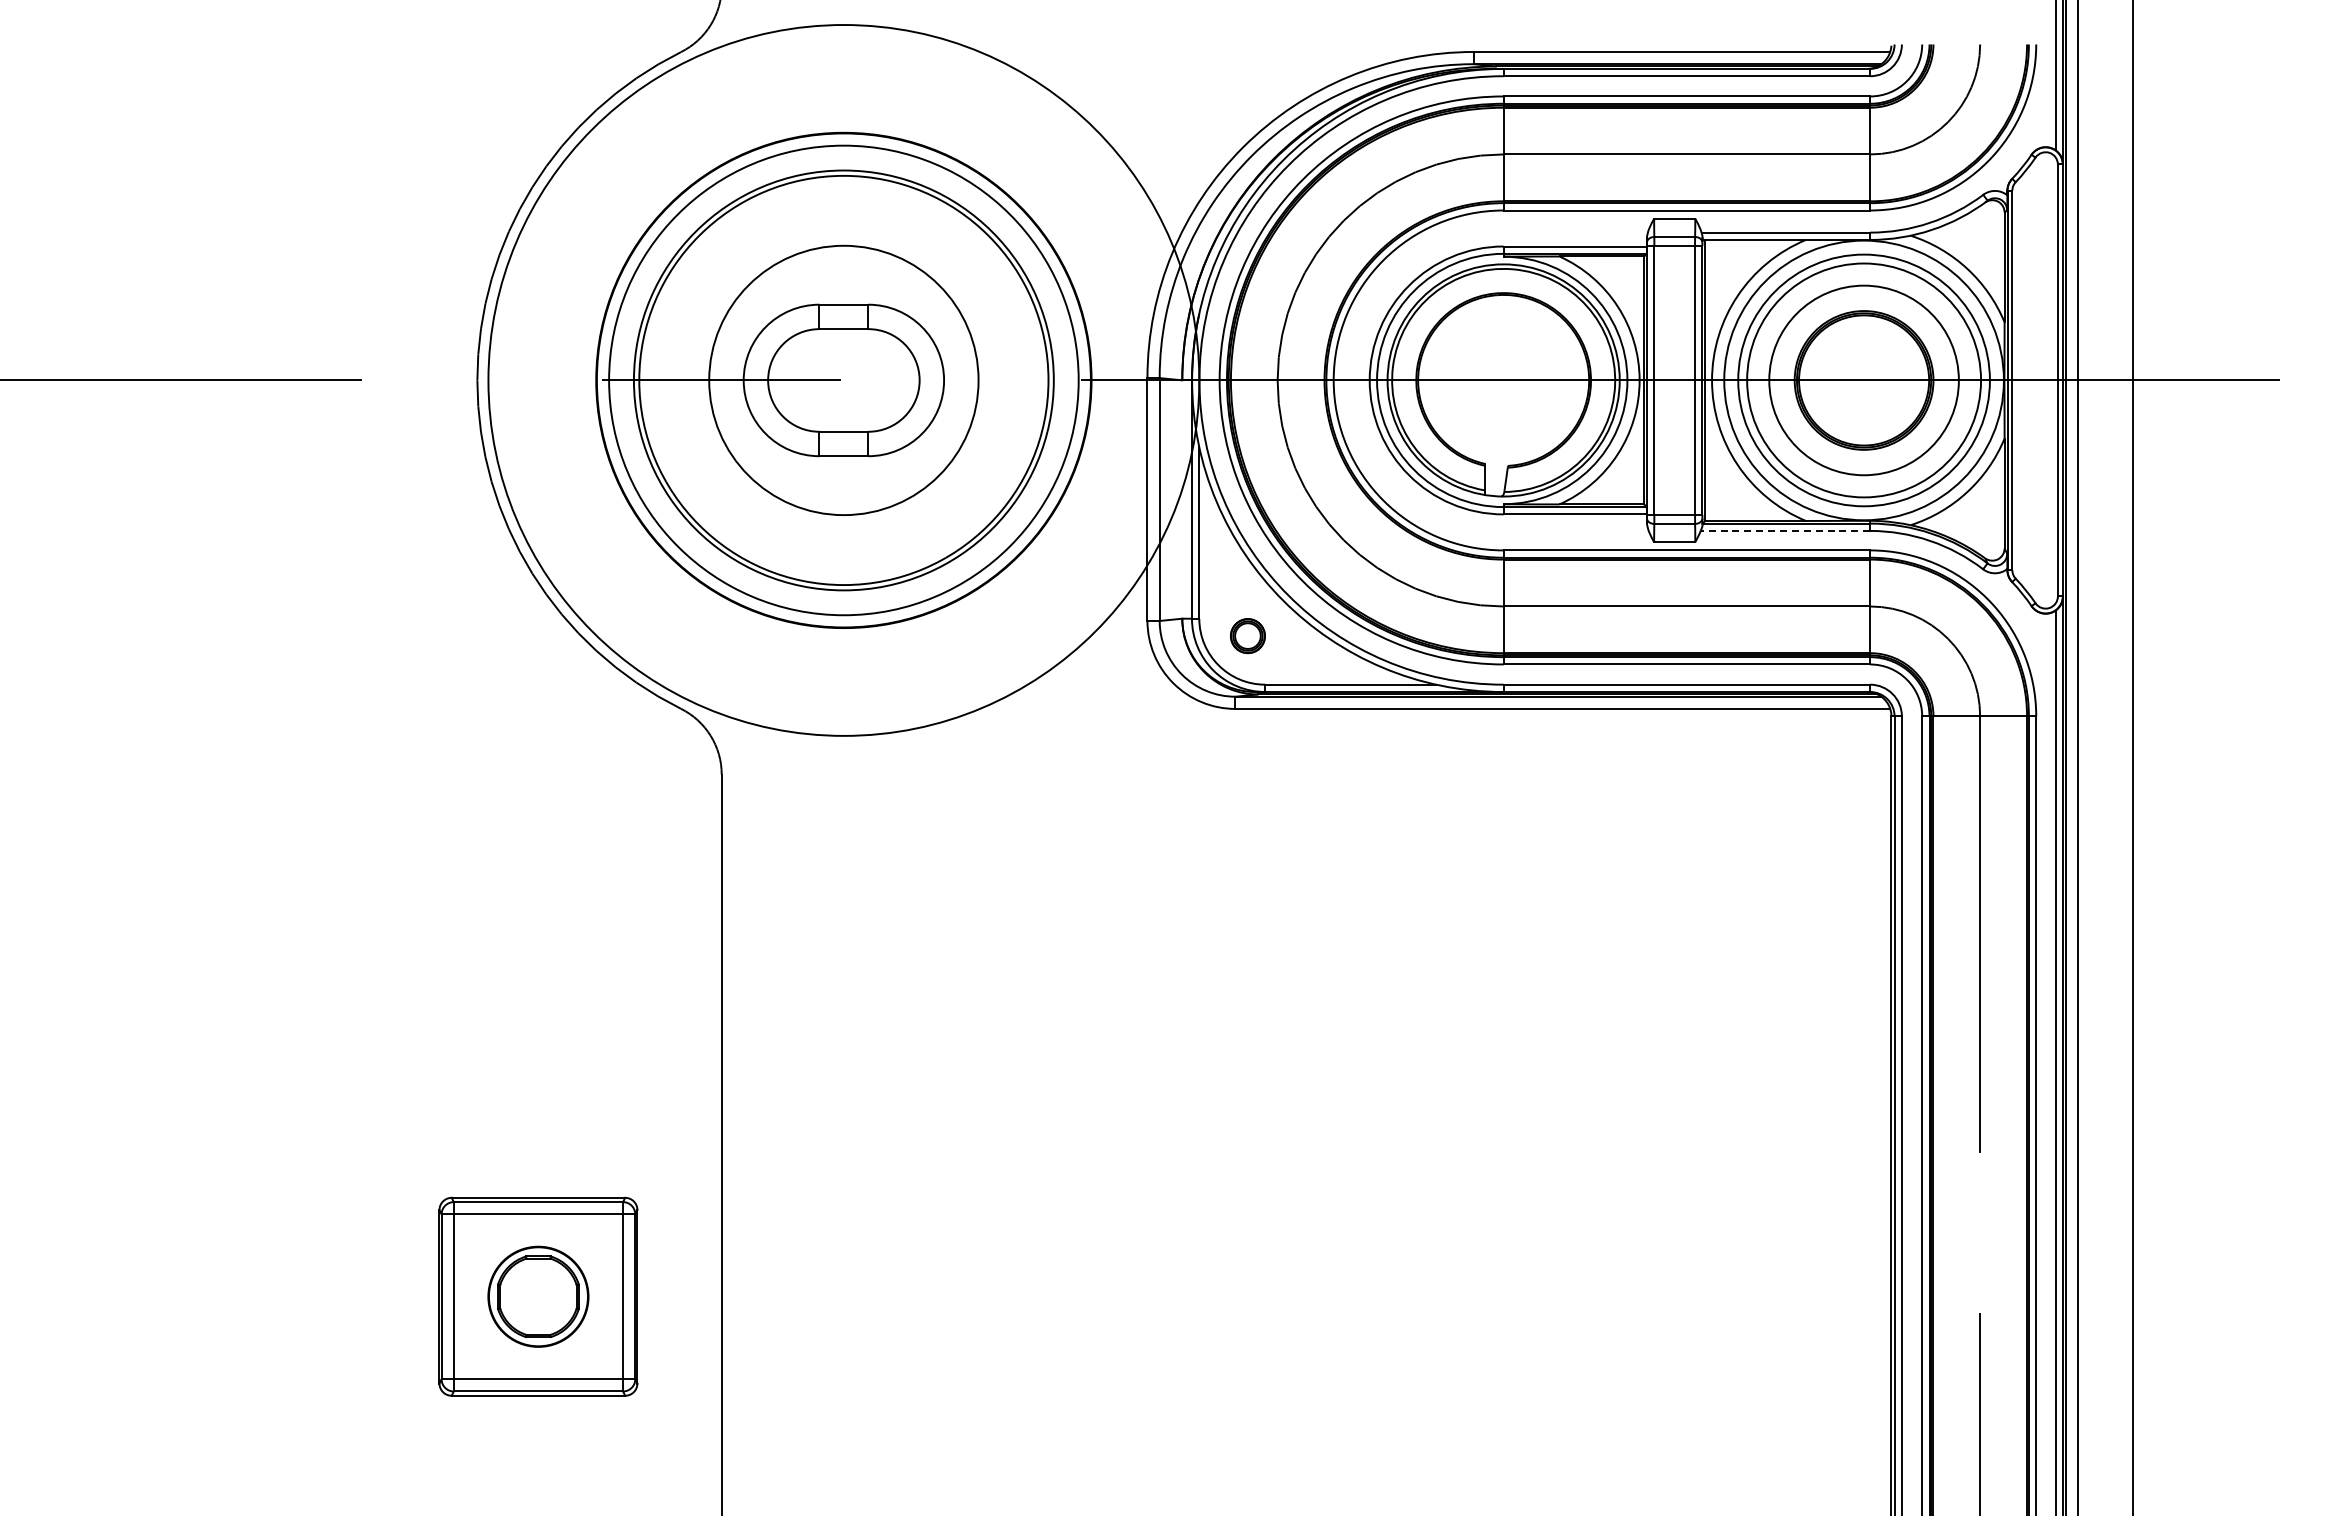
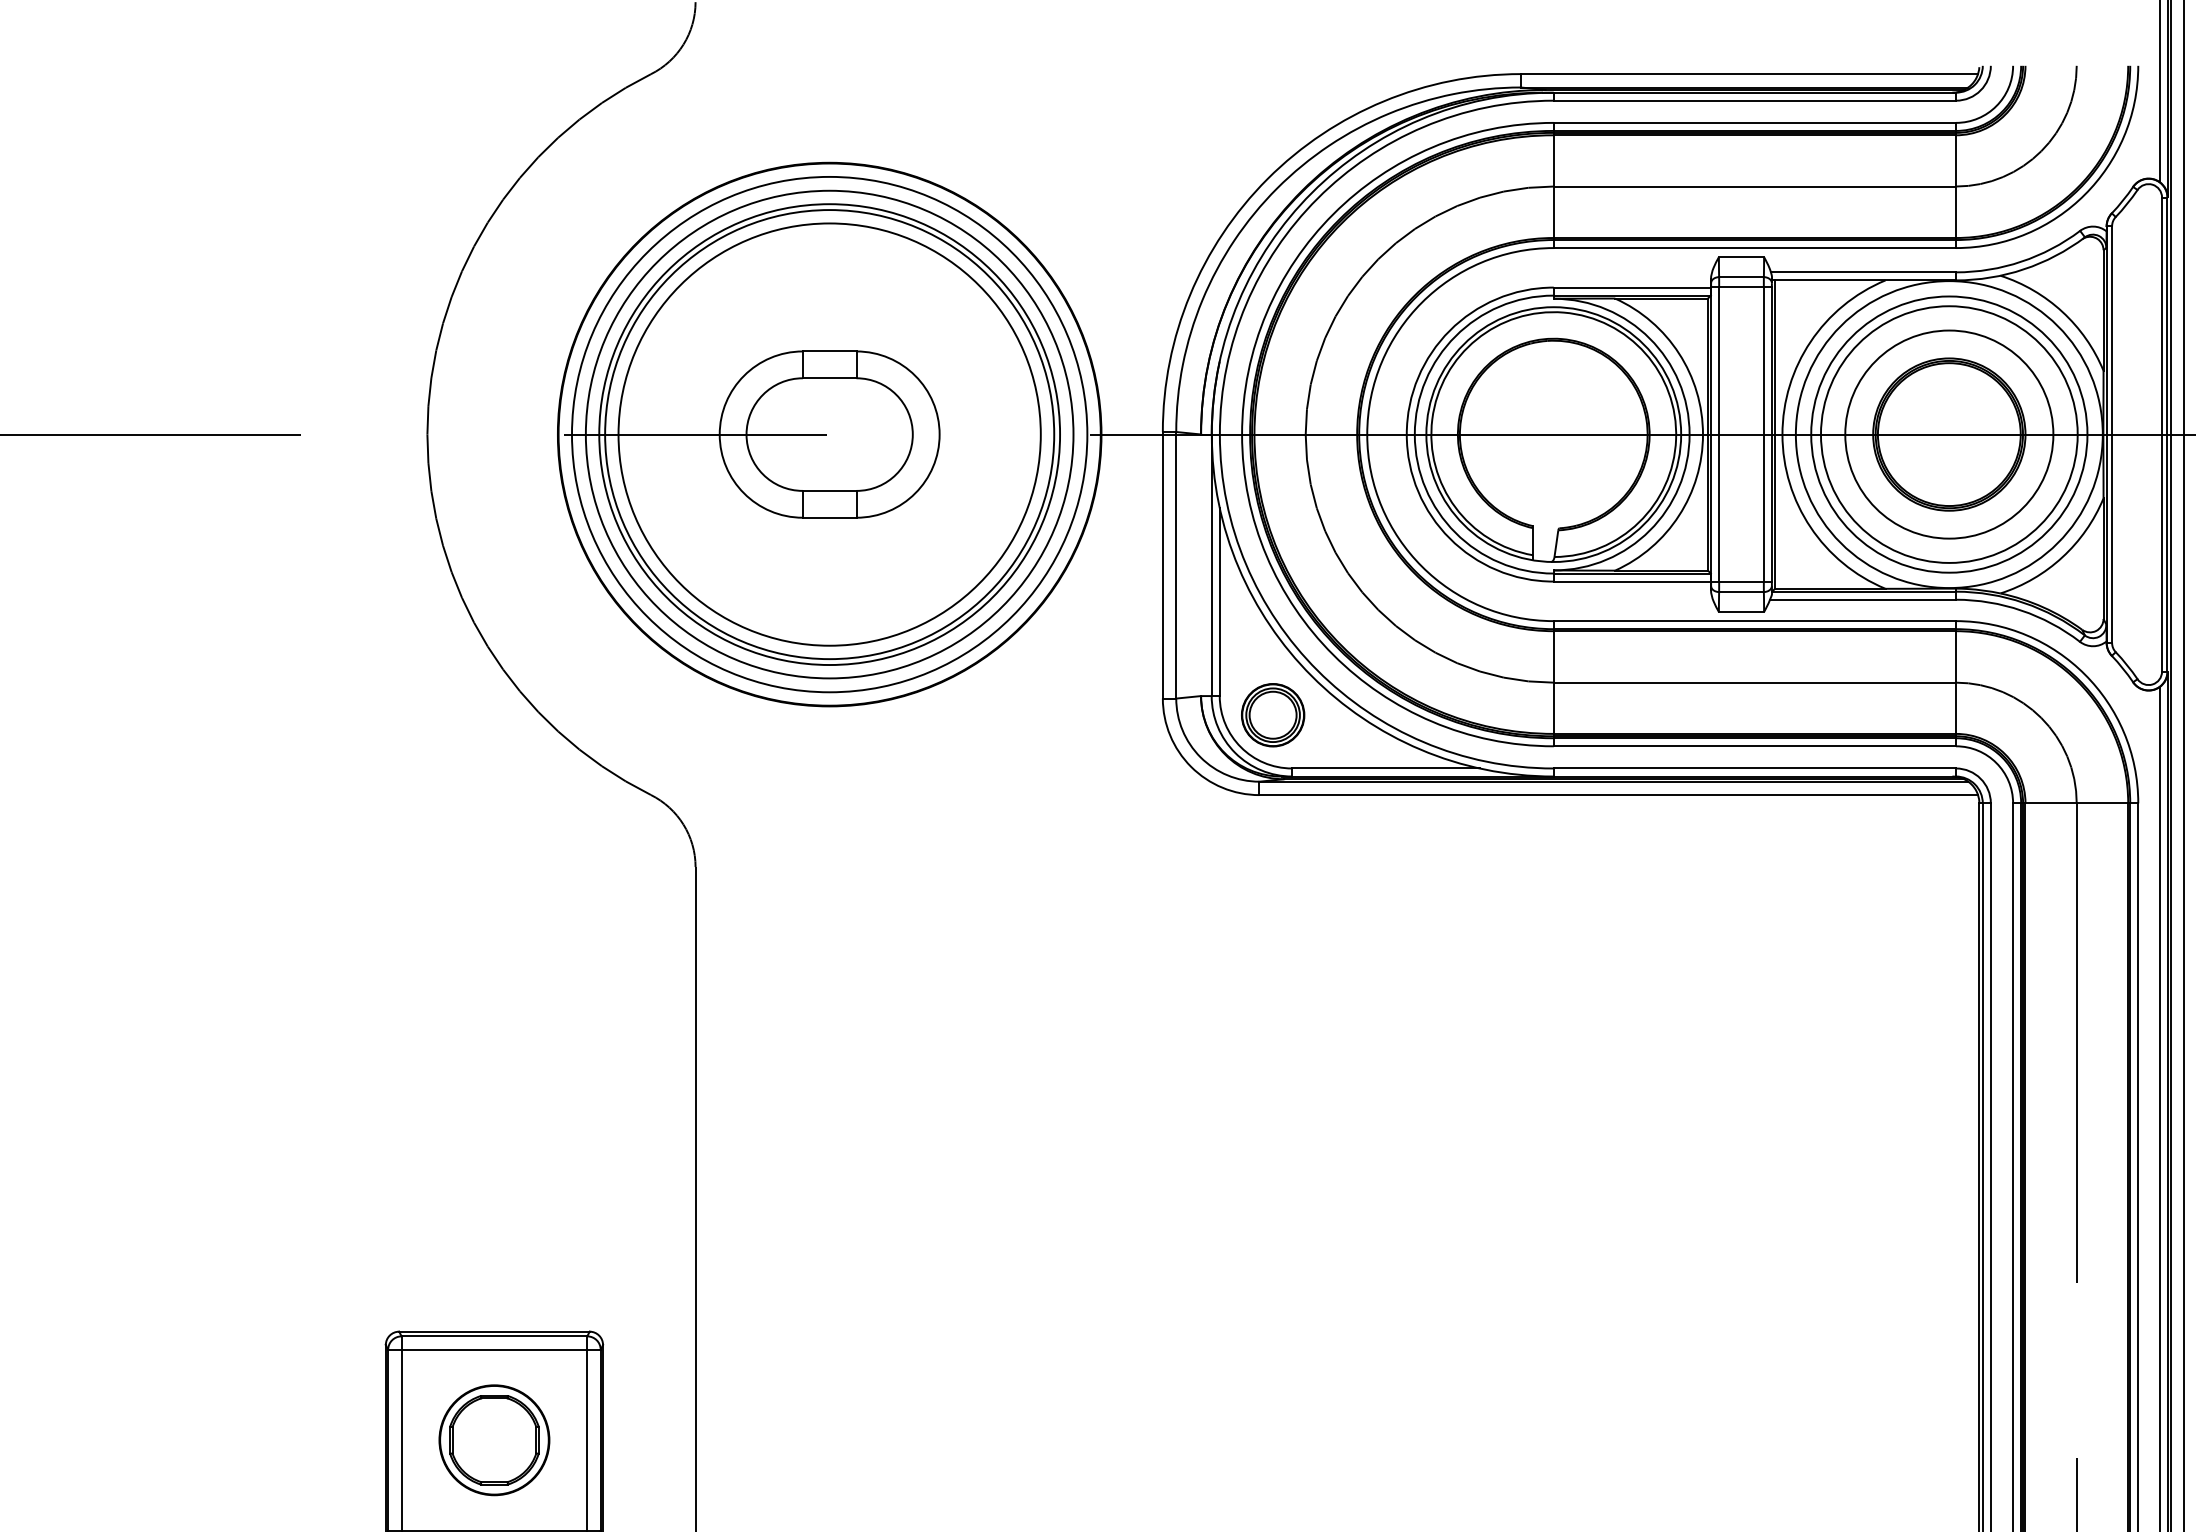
circle: (843, 380) -> (829, 434), size x0.62
circle: (843, 380) -> (829, 434), size x1.43
line: (1785, 530) -> (1863, 599), dashed -> solid
part: (1247, 635) -> (1272, 714), size x1.67

